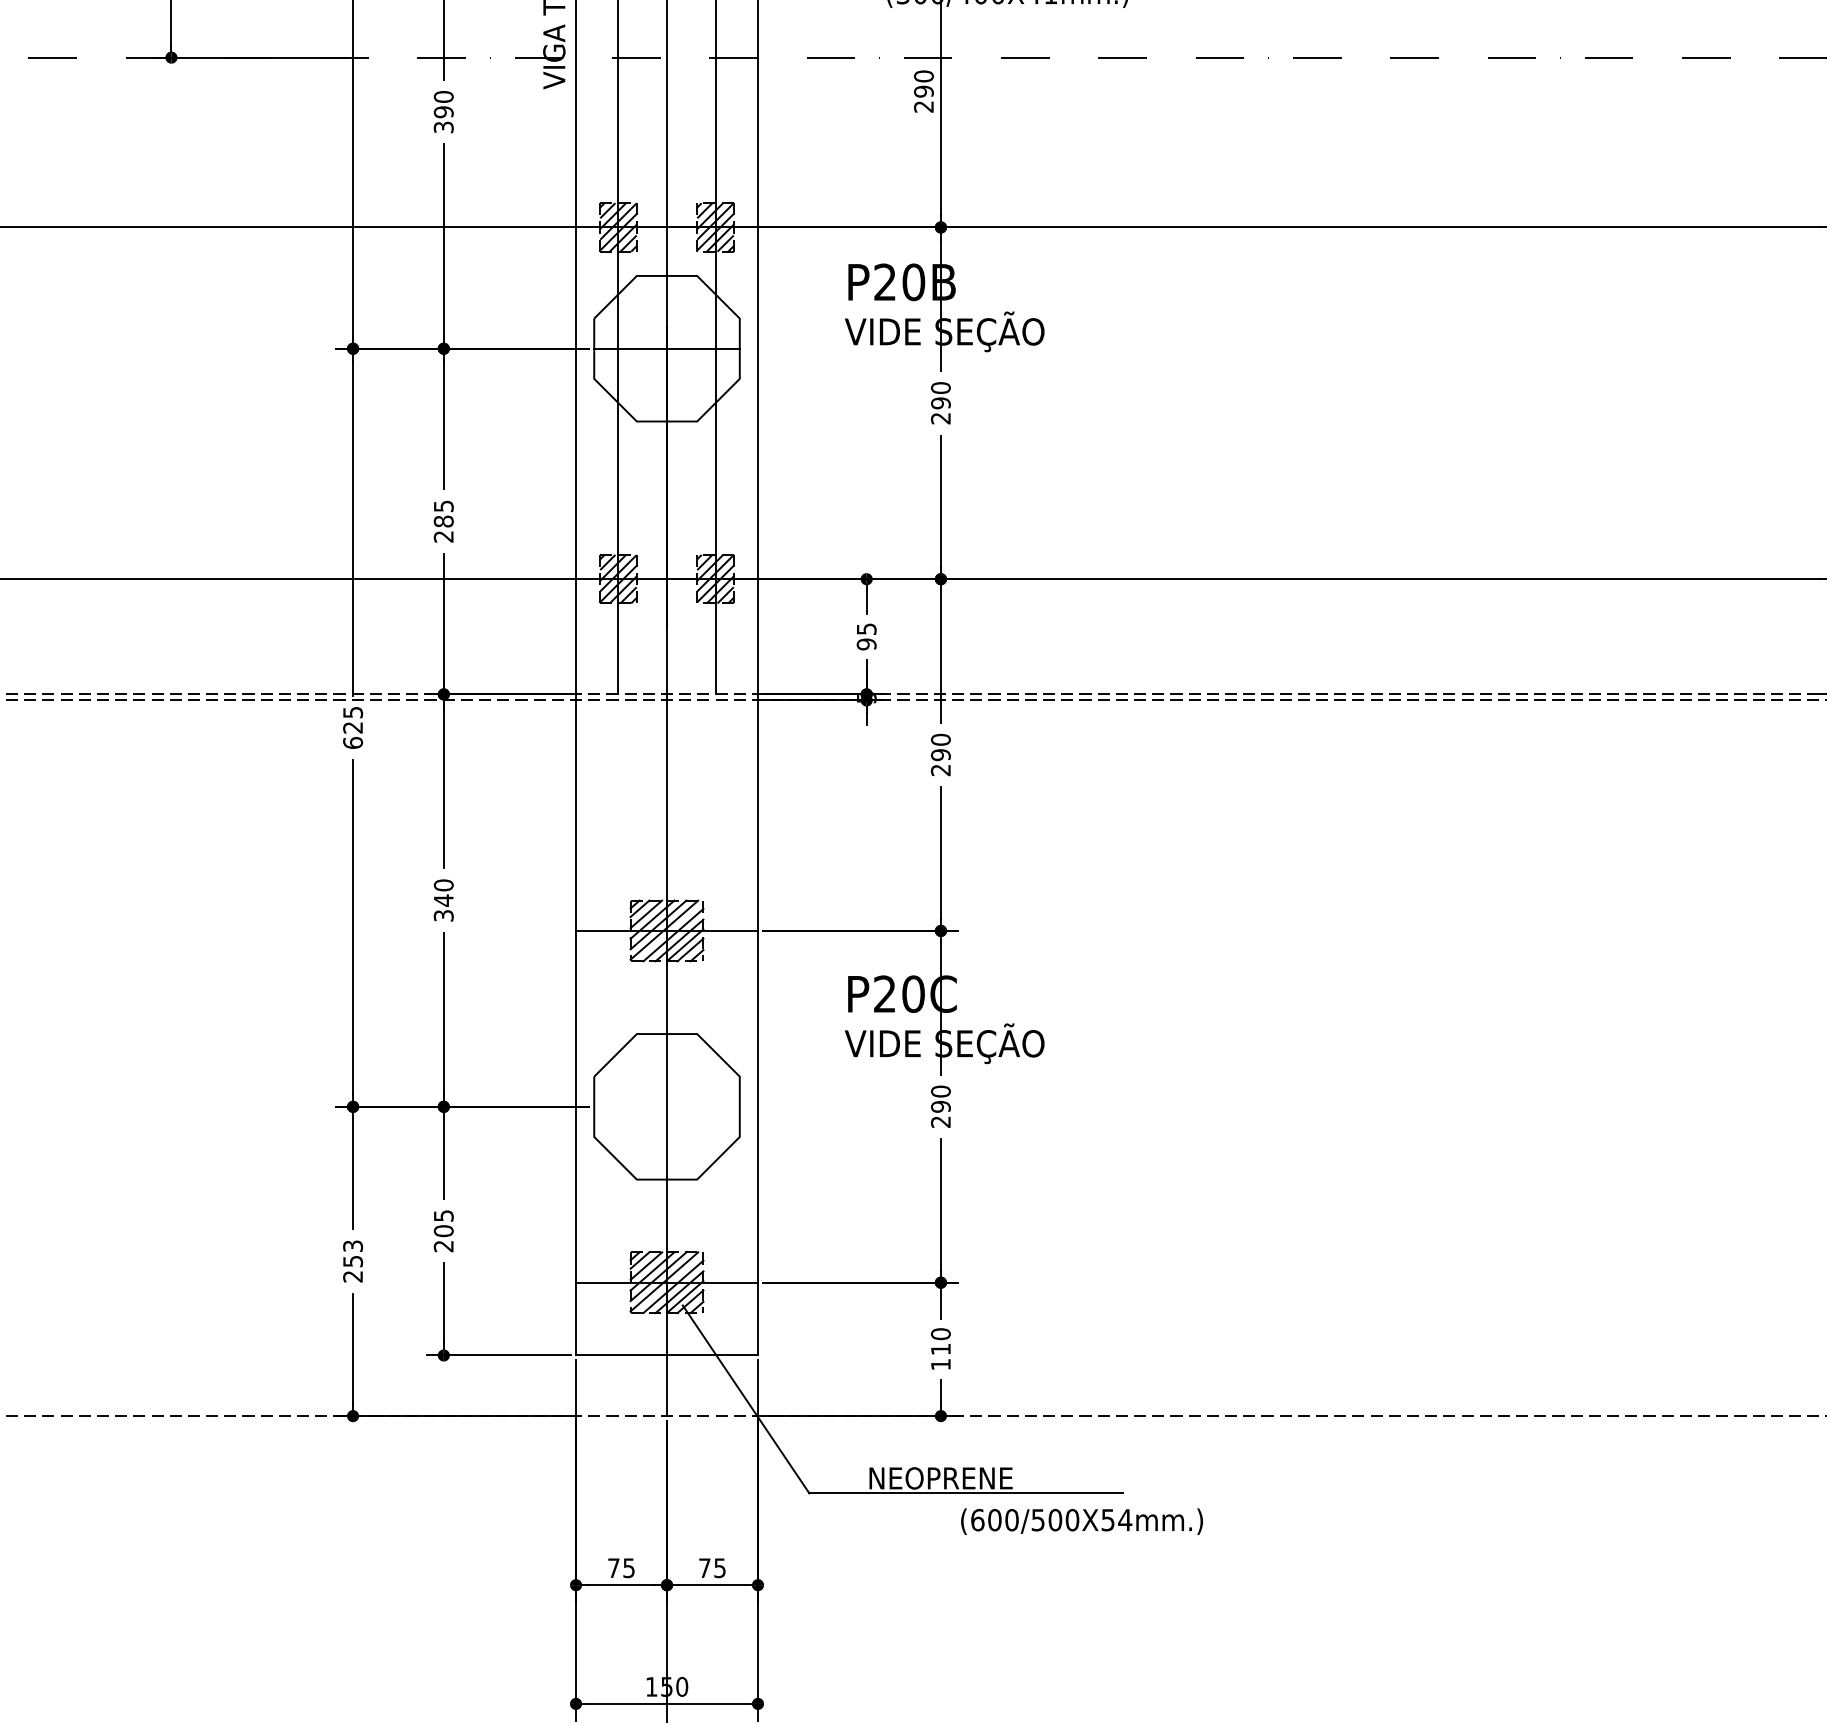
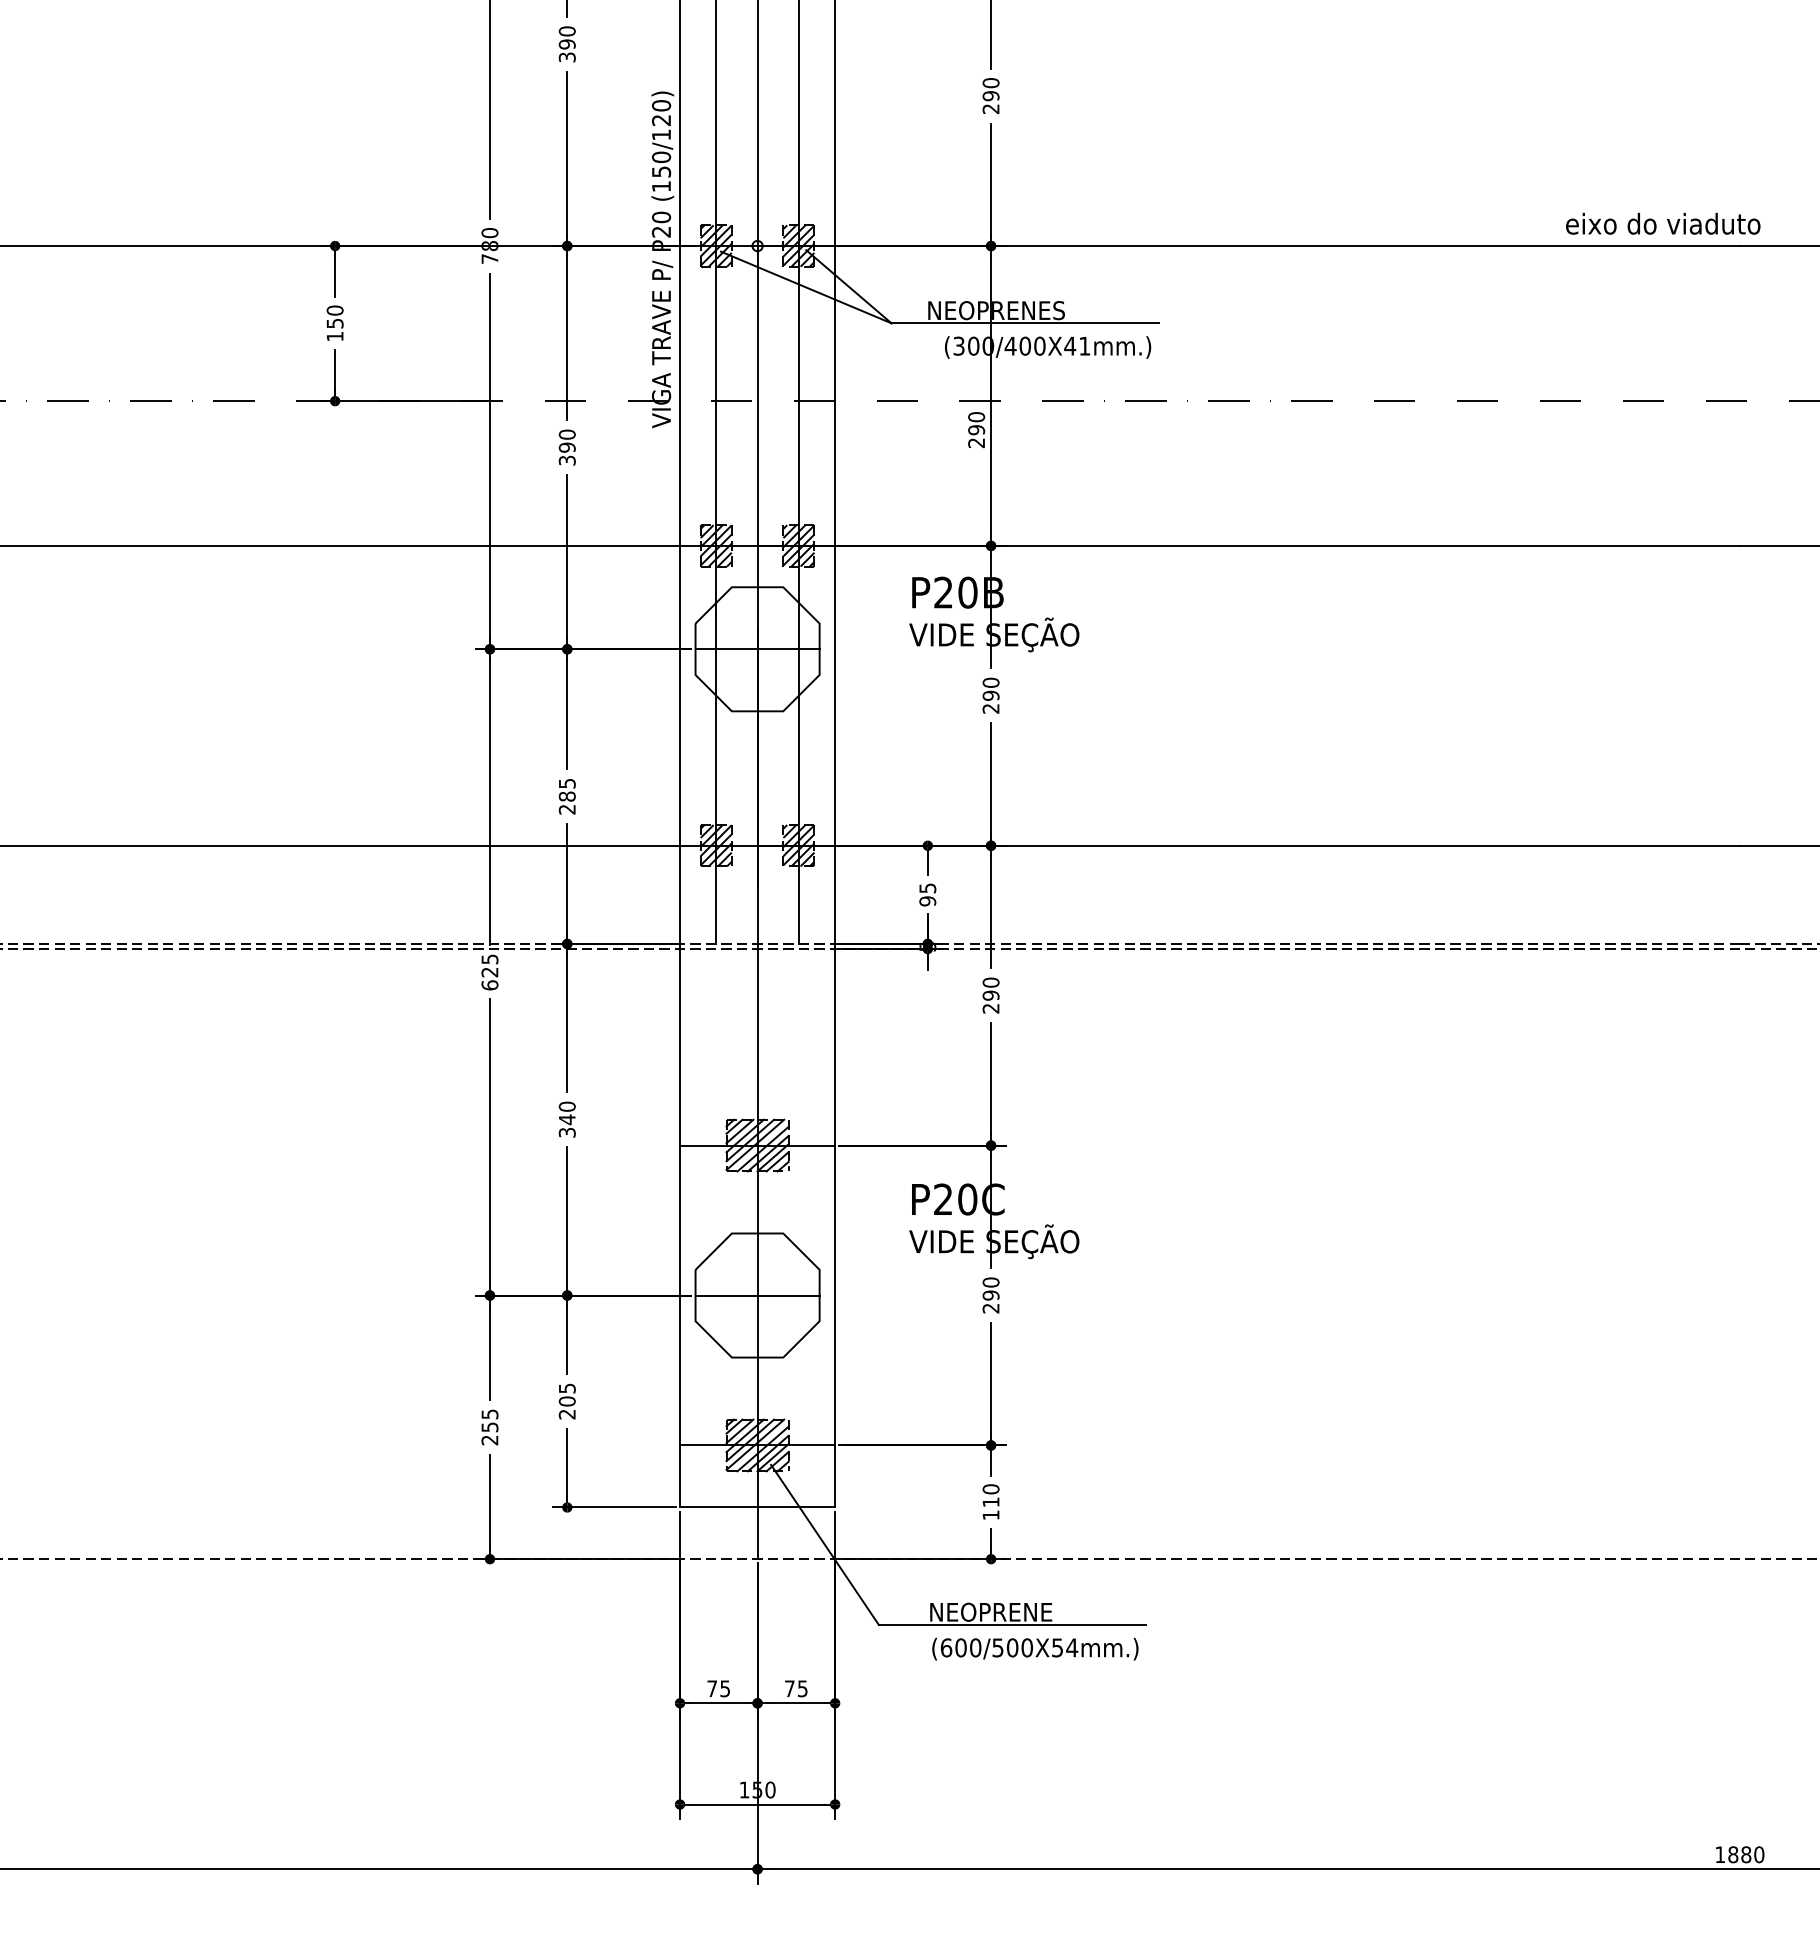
line: (666, 1106) -> (757, 1295), added
text: (352, 1245) -> (489, 1413), 253 -> 255
text: (1082, 1520) -> (1035, 1648), moved

